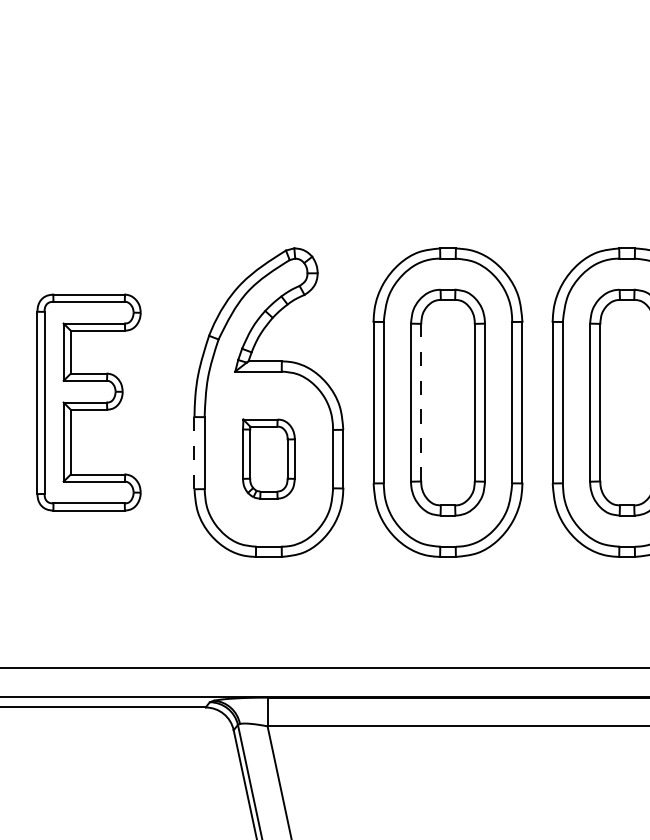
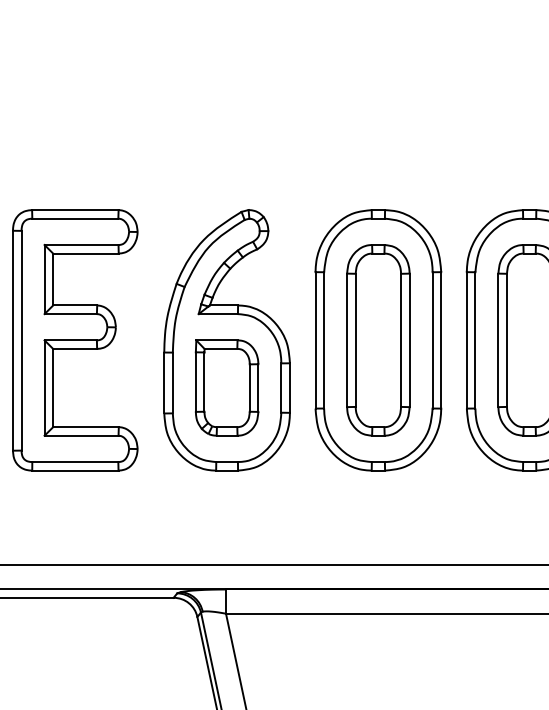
part: (88, 402) -> (74, 340), size x1.43
line: (421, 402) -> (356, 340), dashed -> solid
line: (194, 453) -> (164, 383), dashed -> solid
part: (268, 458) -> (226, 387), size x1.43

